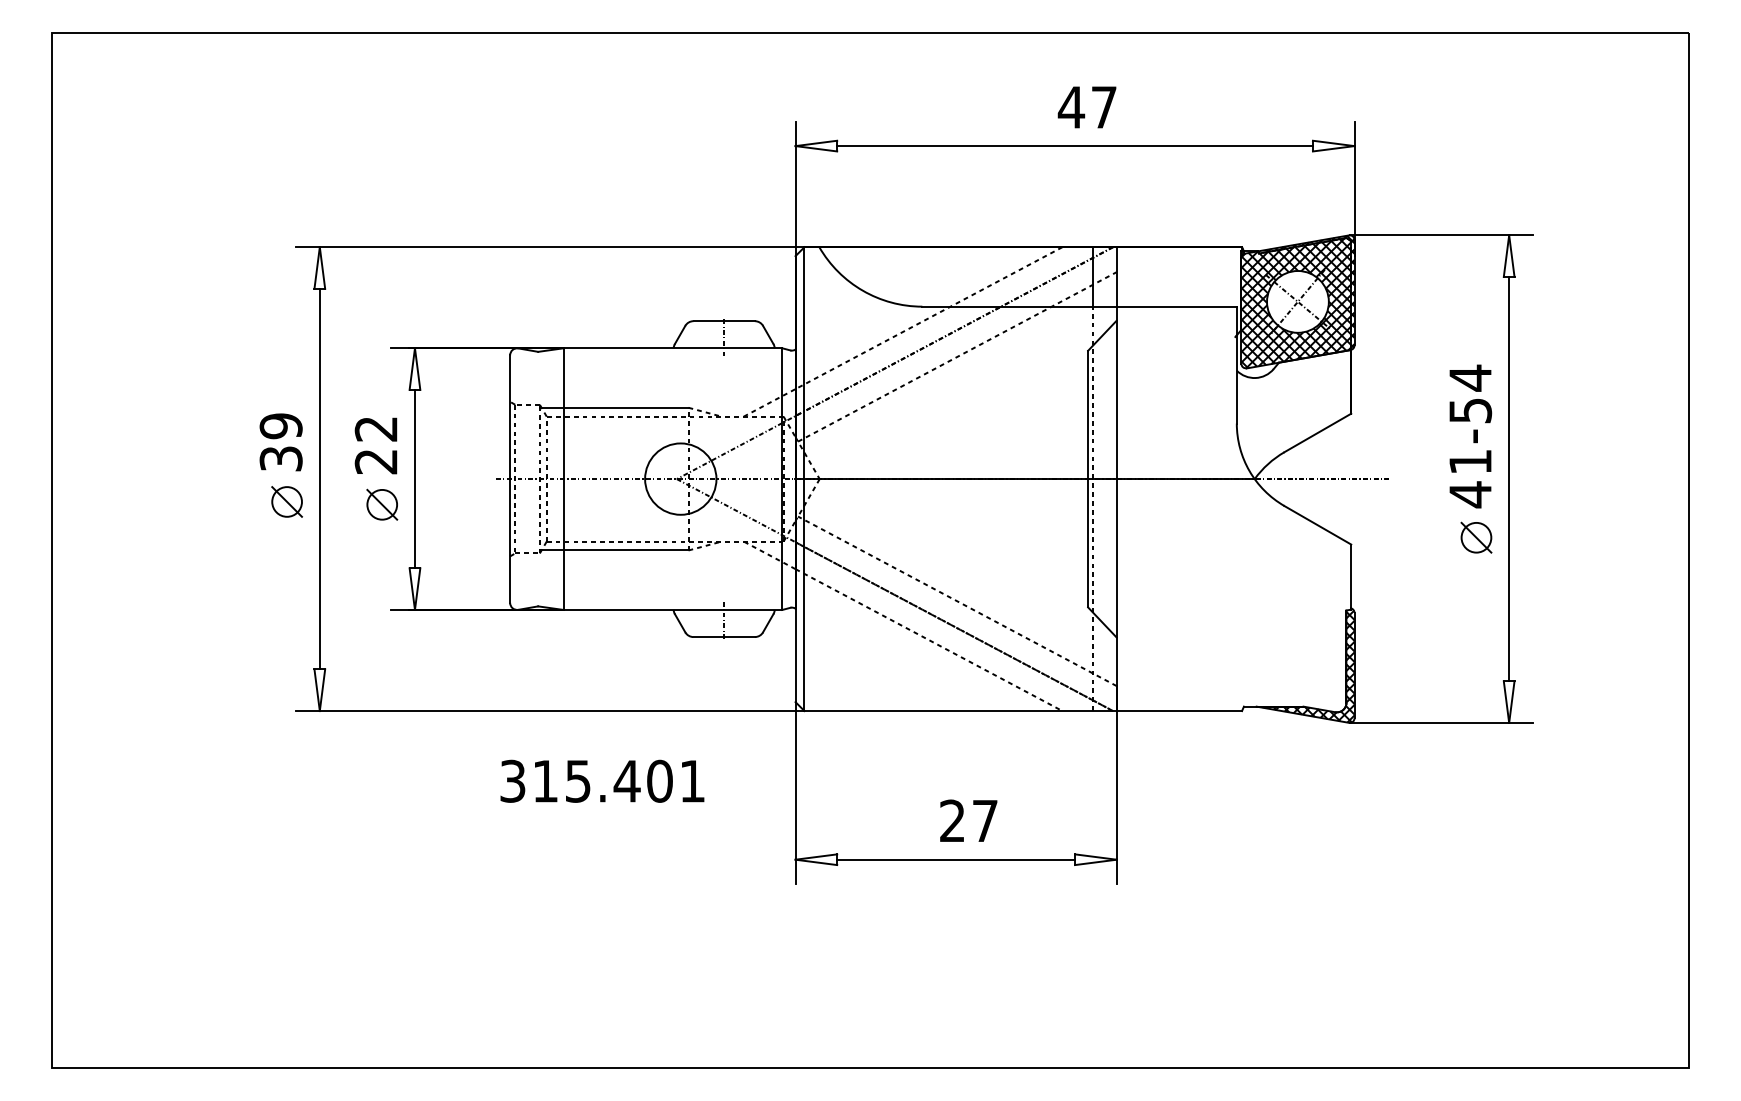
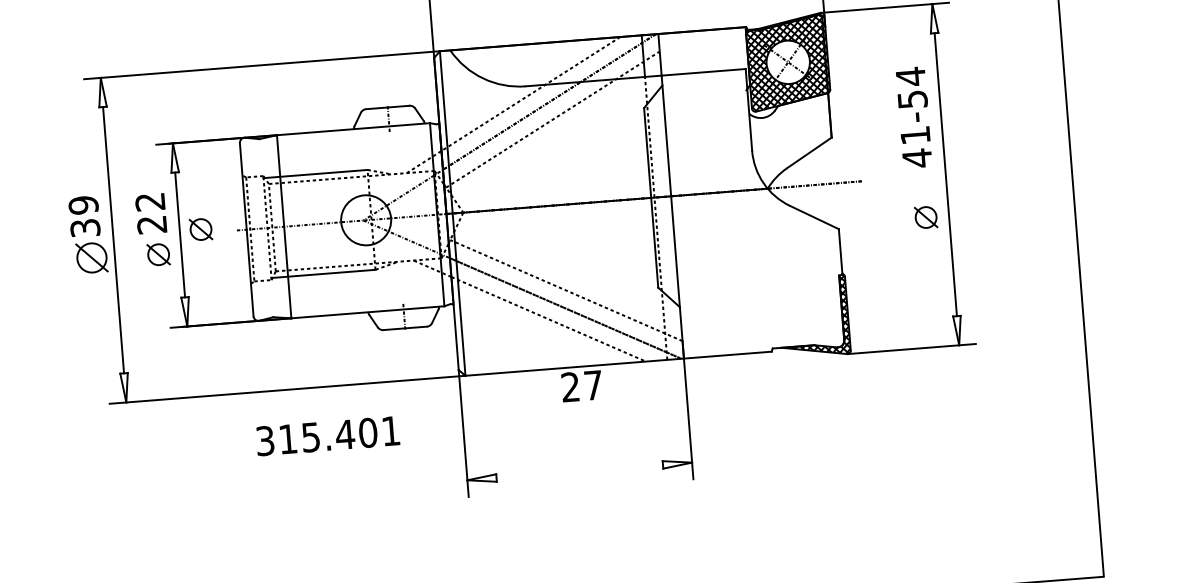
text: (1470, 436) -> (914, 117), moved
part: (445, 473) -> (201, 229), added
part: (286, 501) -> (91, 257), size x1.4
text: (968, 820) -> (581, 385), moved
line: (956, 859) -> (580, 471), removed

